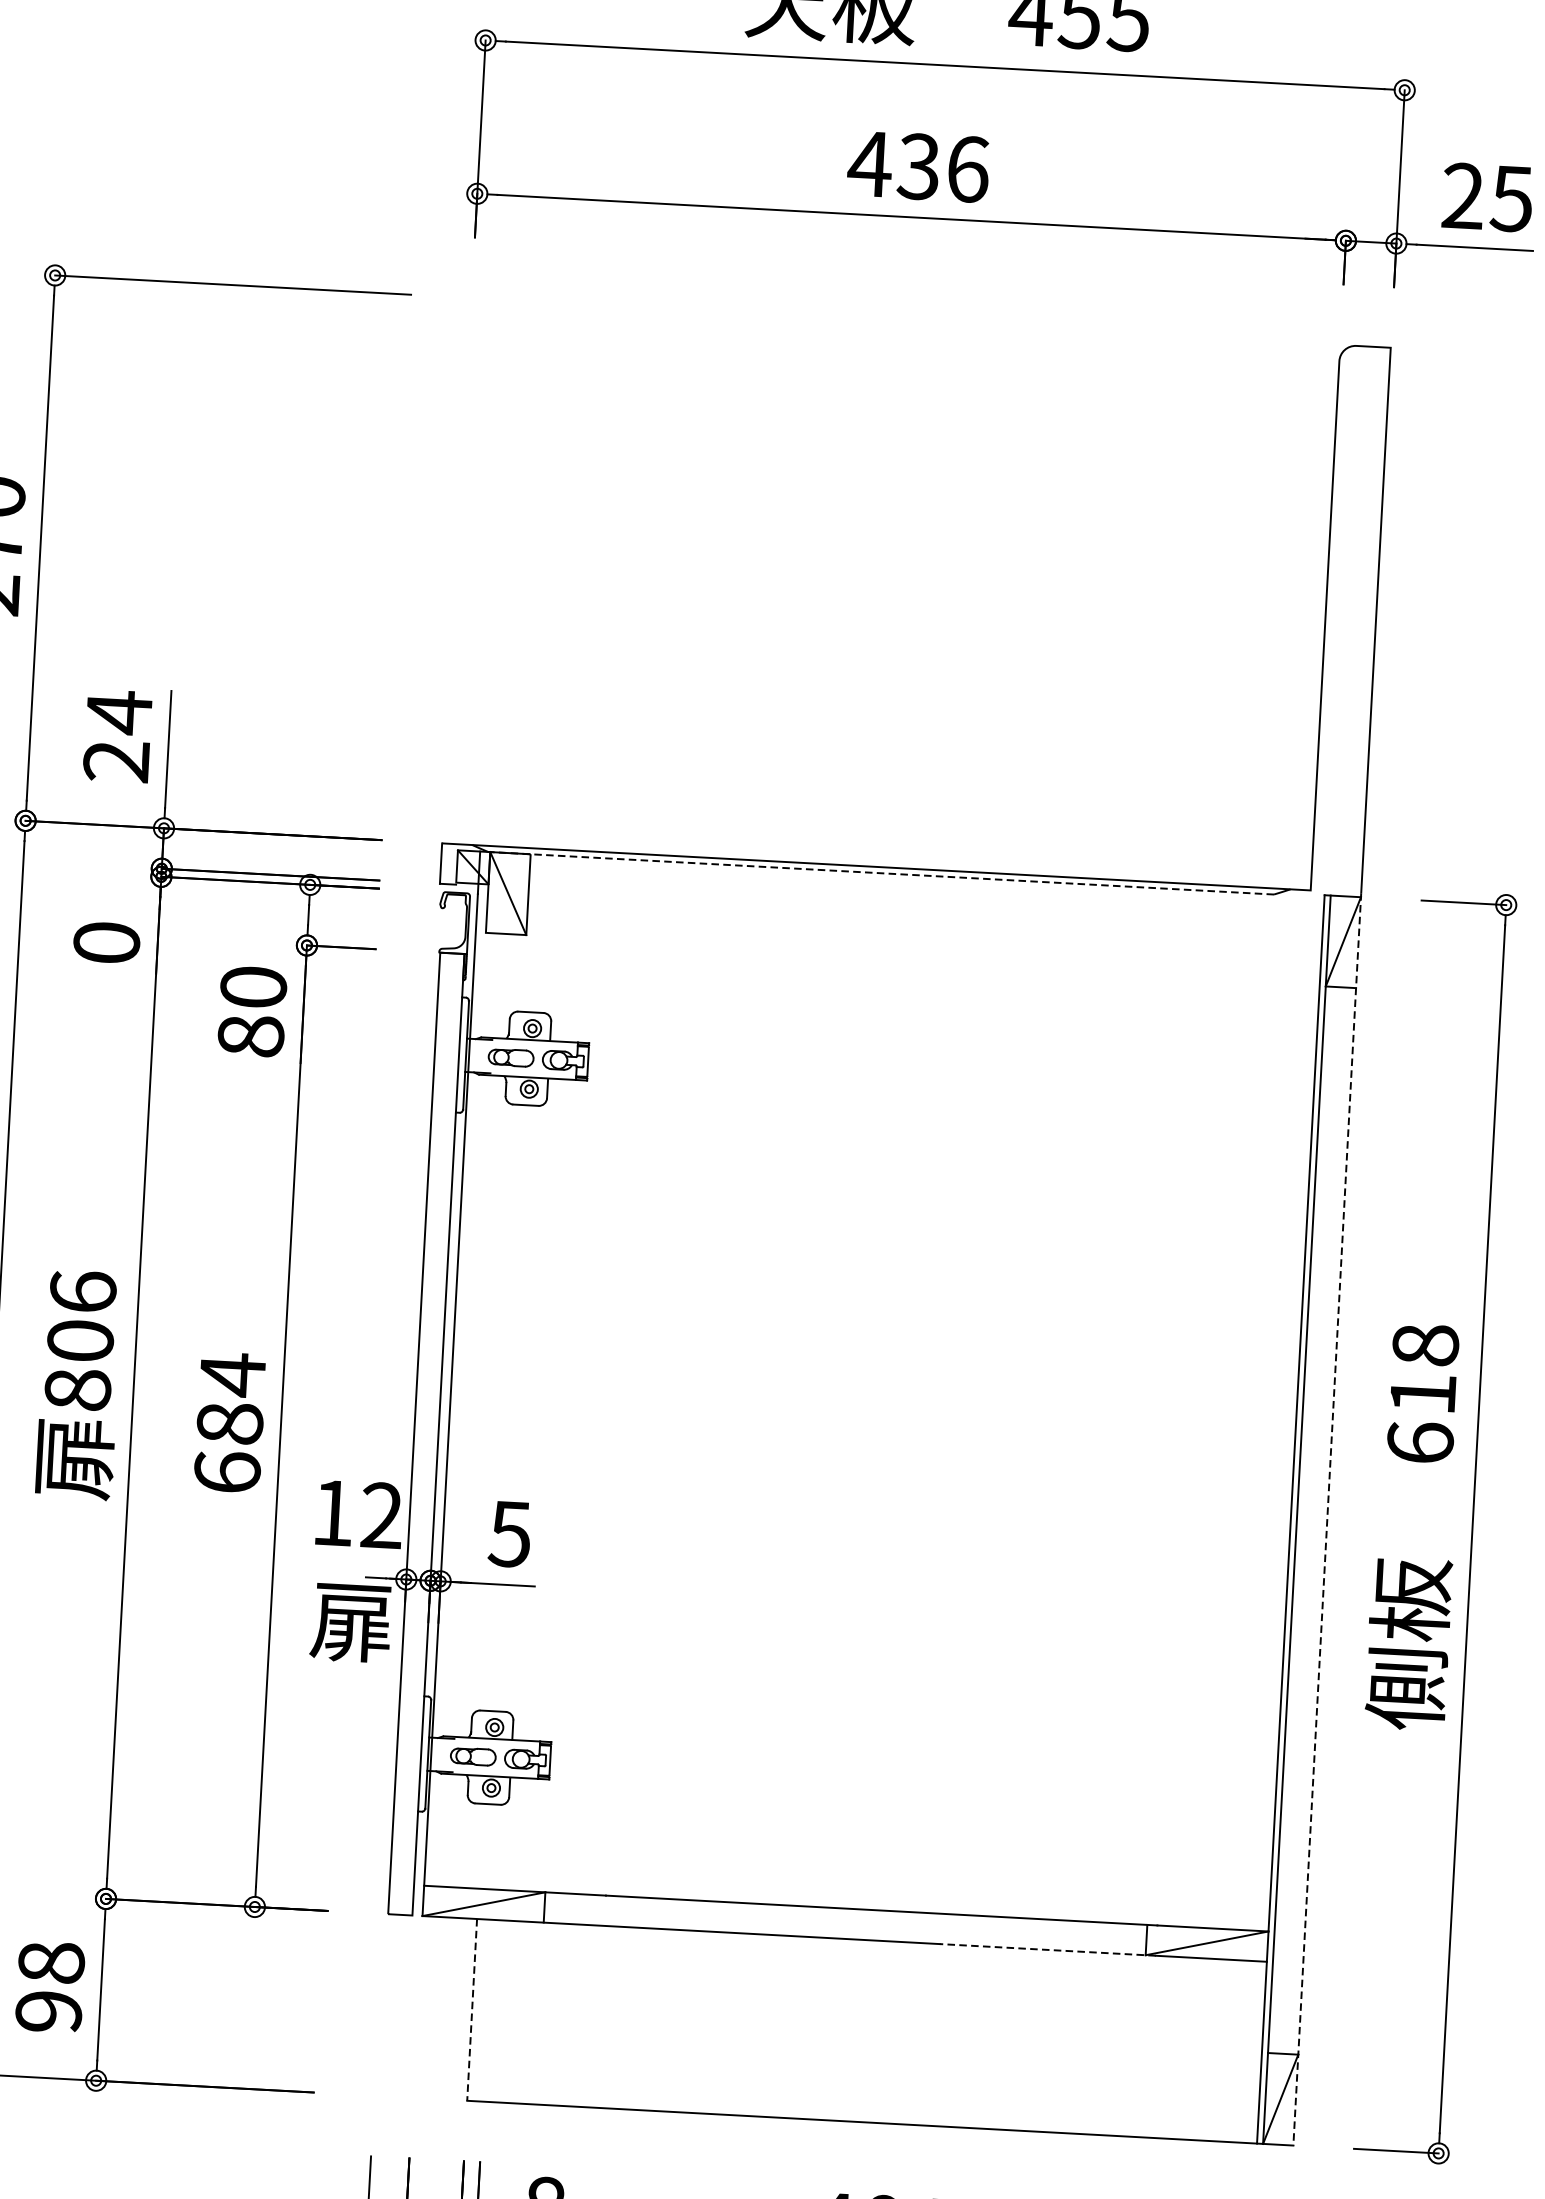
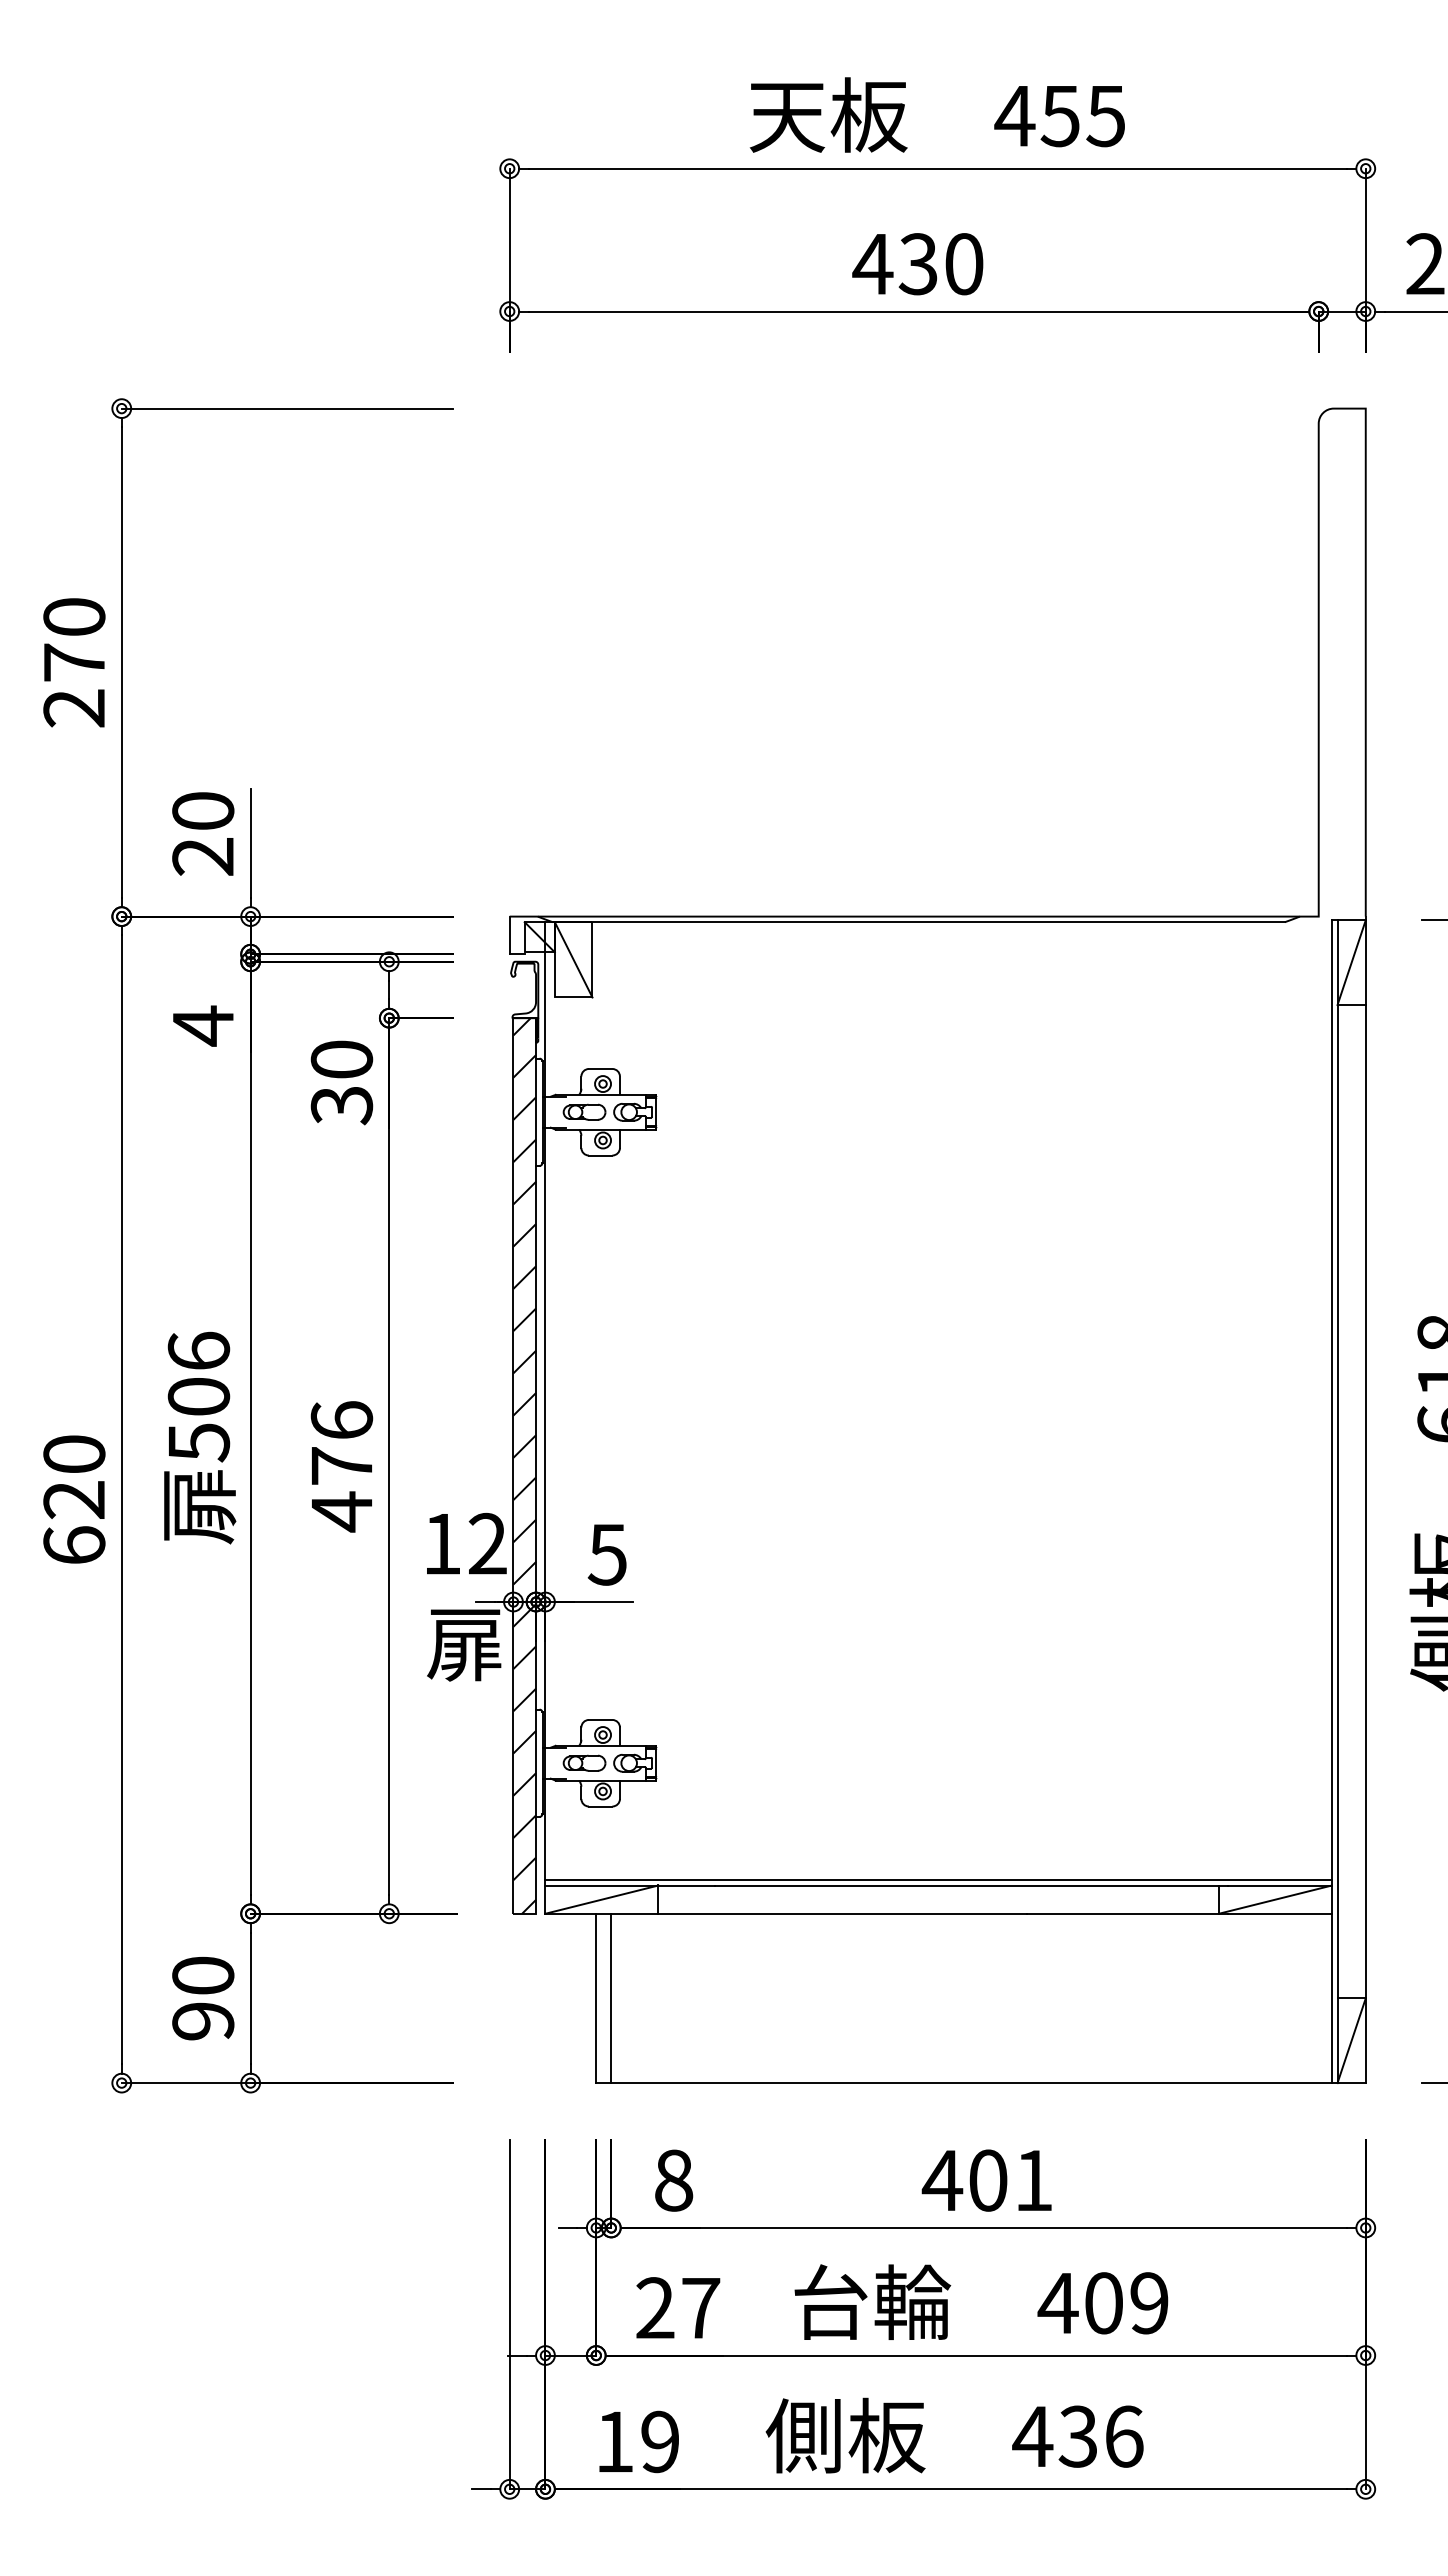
text: (968, 169) -> (964, 264), 436 -> 430
text: (119, 712) -> (203, 811), 24 -> 20
line: (880, 873) -> (918, 922), dashed -> solid
text: (107, 942) -> (203, 1025), 0 -> 4
text: (250, 1036) -> (341, 1105), 80 -> 30
text: (78, 1389) -> (199, 1442), 806 -> 506
text: (229, 1424) -> (341, 1466), 684 -> 476
hatch: (426, 1433) -> (524, 1465), added
line: (1326, 1520) -> (1365, 1500), dashed -> solid
line: (846, 1902) -> (938, 1879), added
line: (1047, 1949) -> (1127, 1913), dashed -> solid
text: (51, 1962) -> (203, 1975), 98 -> 90
line: (472, 2010) -> (596, 1998), dashed -> solid
line: (488, 2010) -> (611, 1998), added

